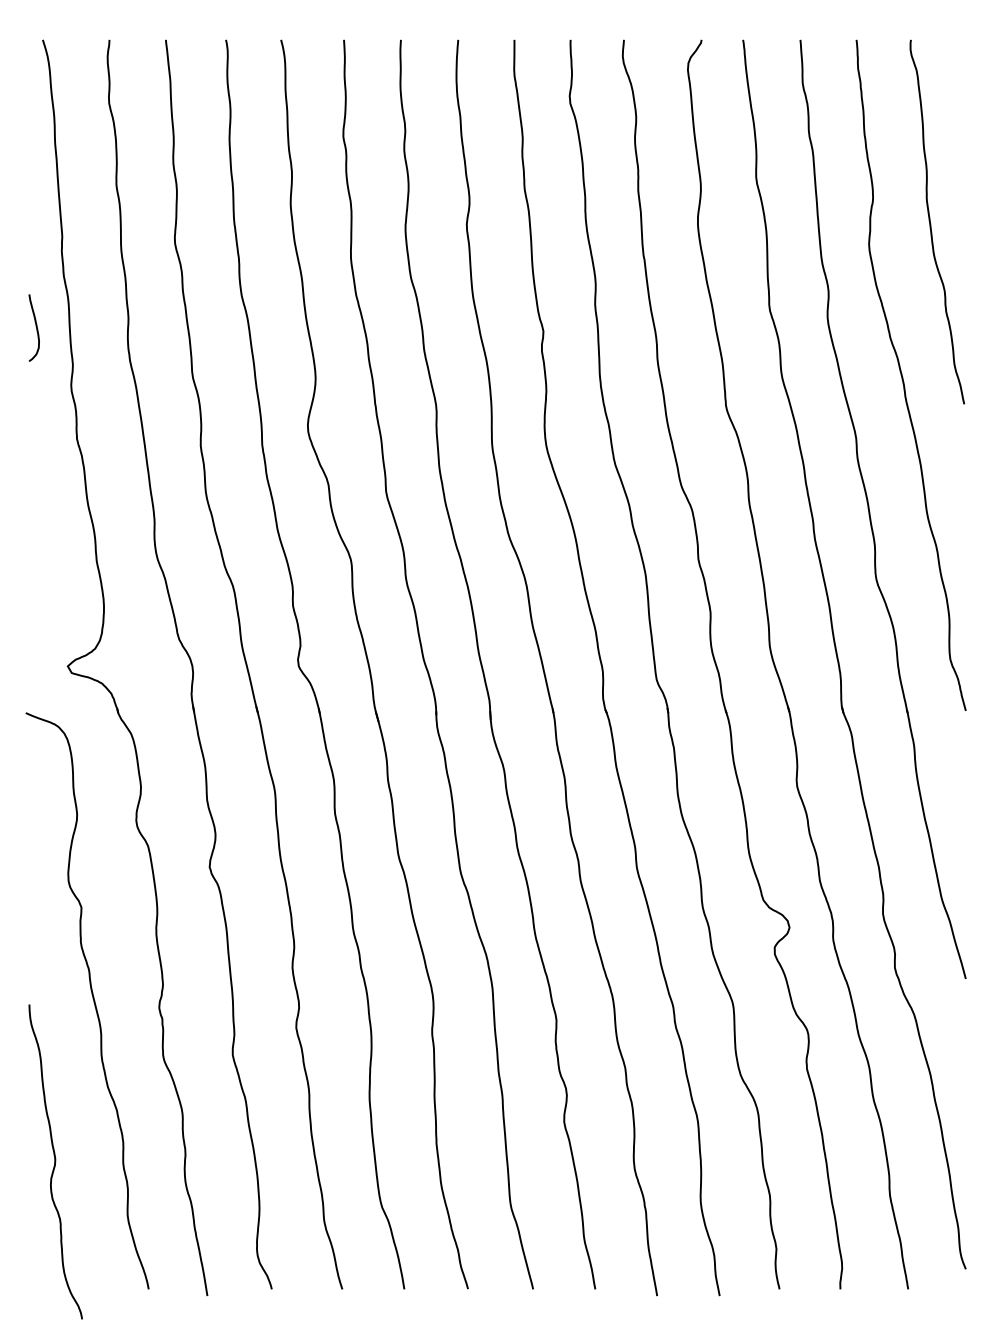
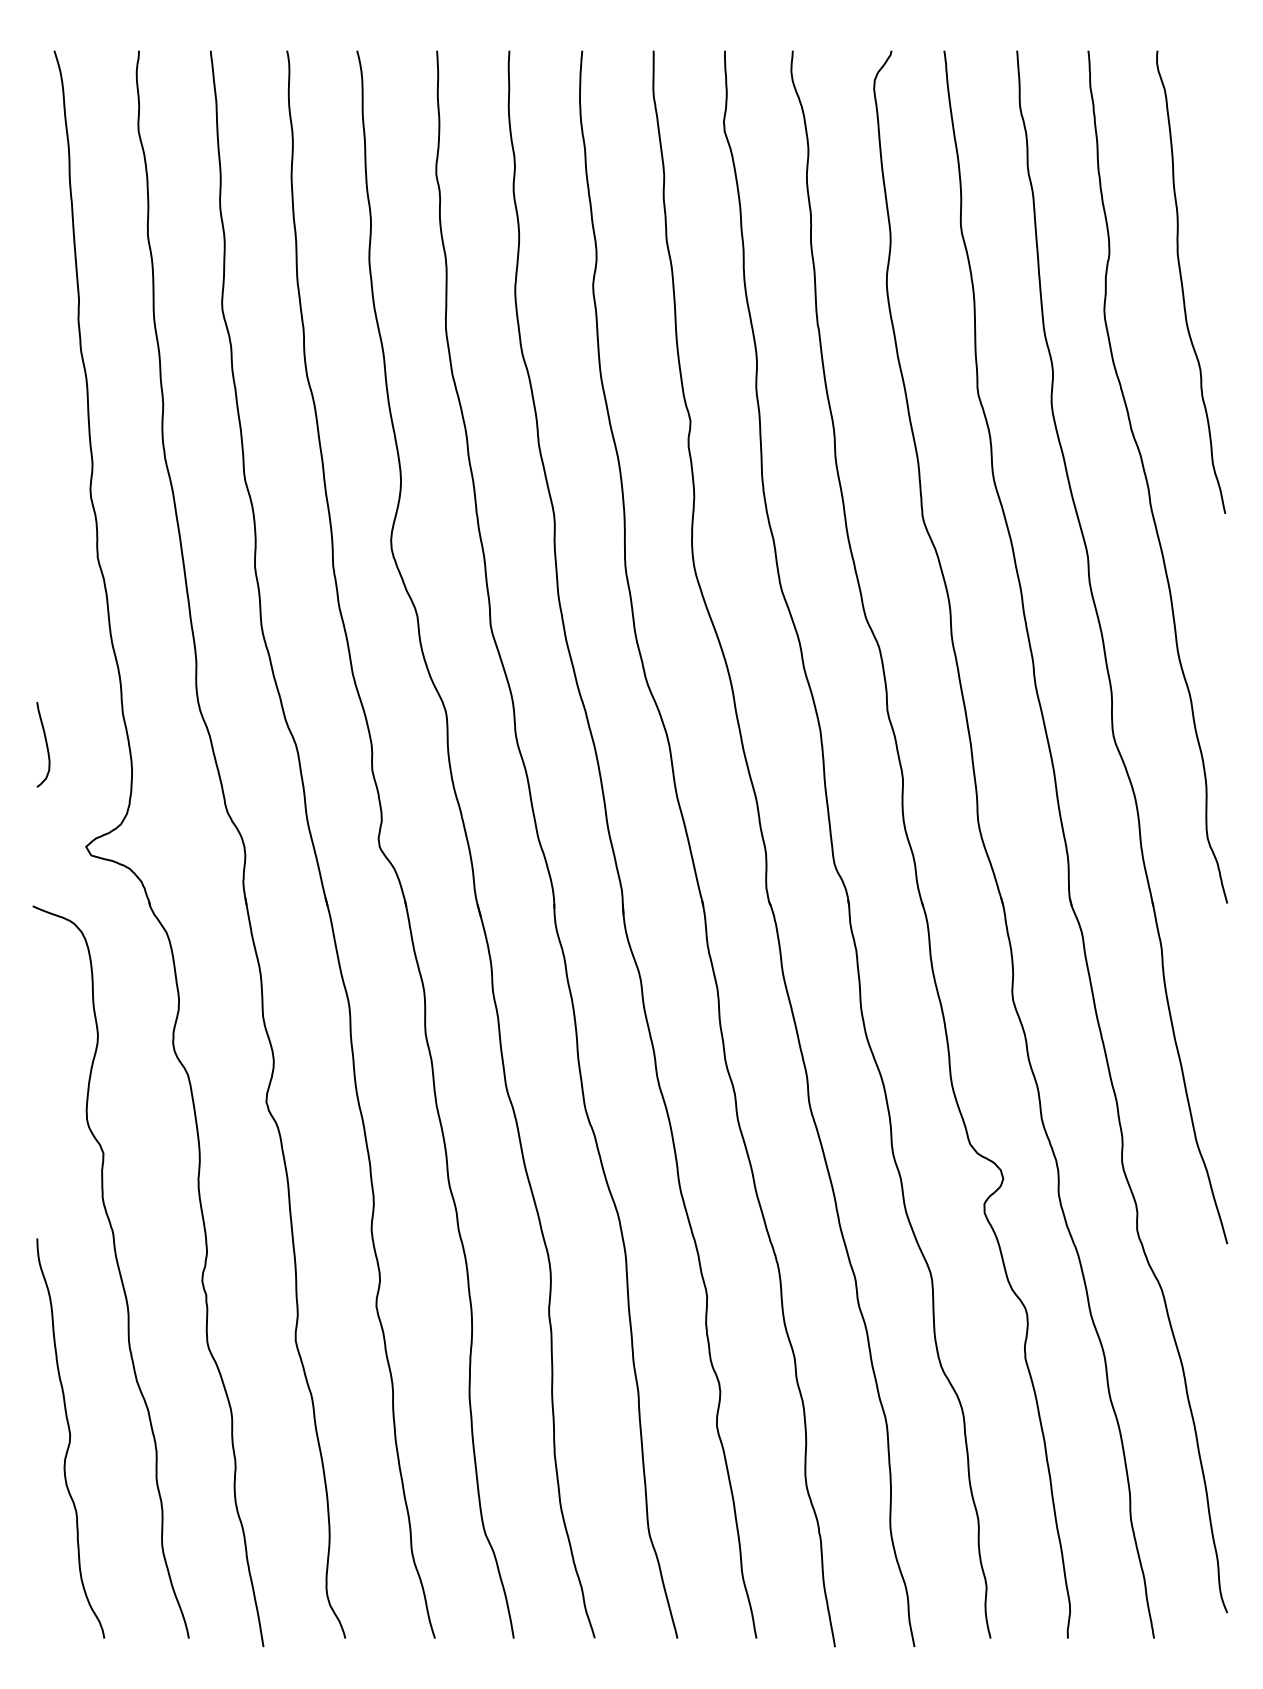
curve: (35, 326) -> (45, 742), moved
curve: (55, 1161) -> (70, 1437), moved

